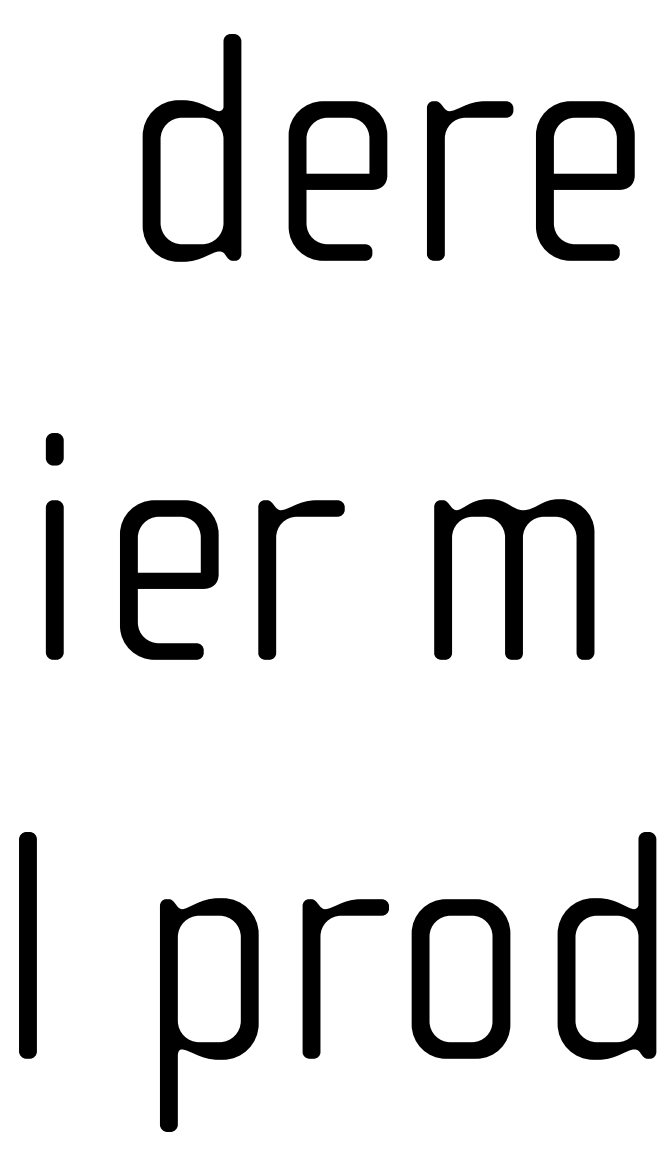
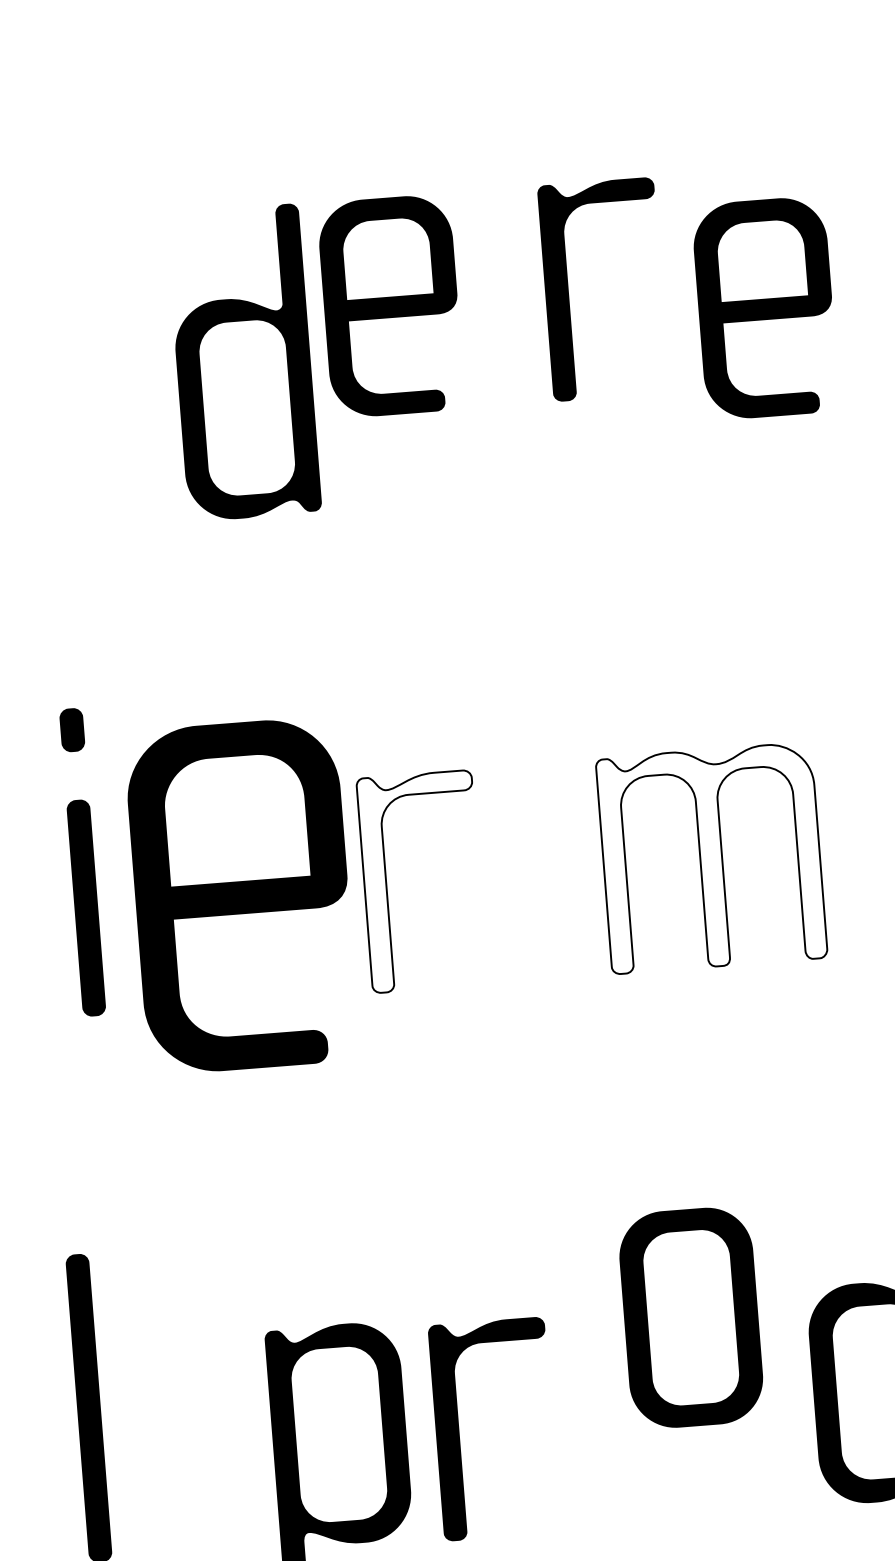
part: (191, 147) -> (242, 362), moved
part: (337, 180) -> (390, 305), moved
part: (444, 180) -> (568, 291), moved
part: (169, 579) -> (242, 895), size x1.6
fill: (301, 579) -> (422, 880), removed
fill: (514, 579) -> (711, 858), removed
part: (320, 978) -> (459, 1431), moved
part: (460, 978) -> (690, 1317), moved

